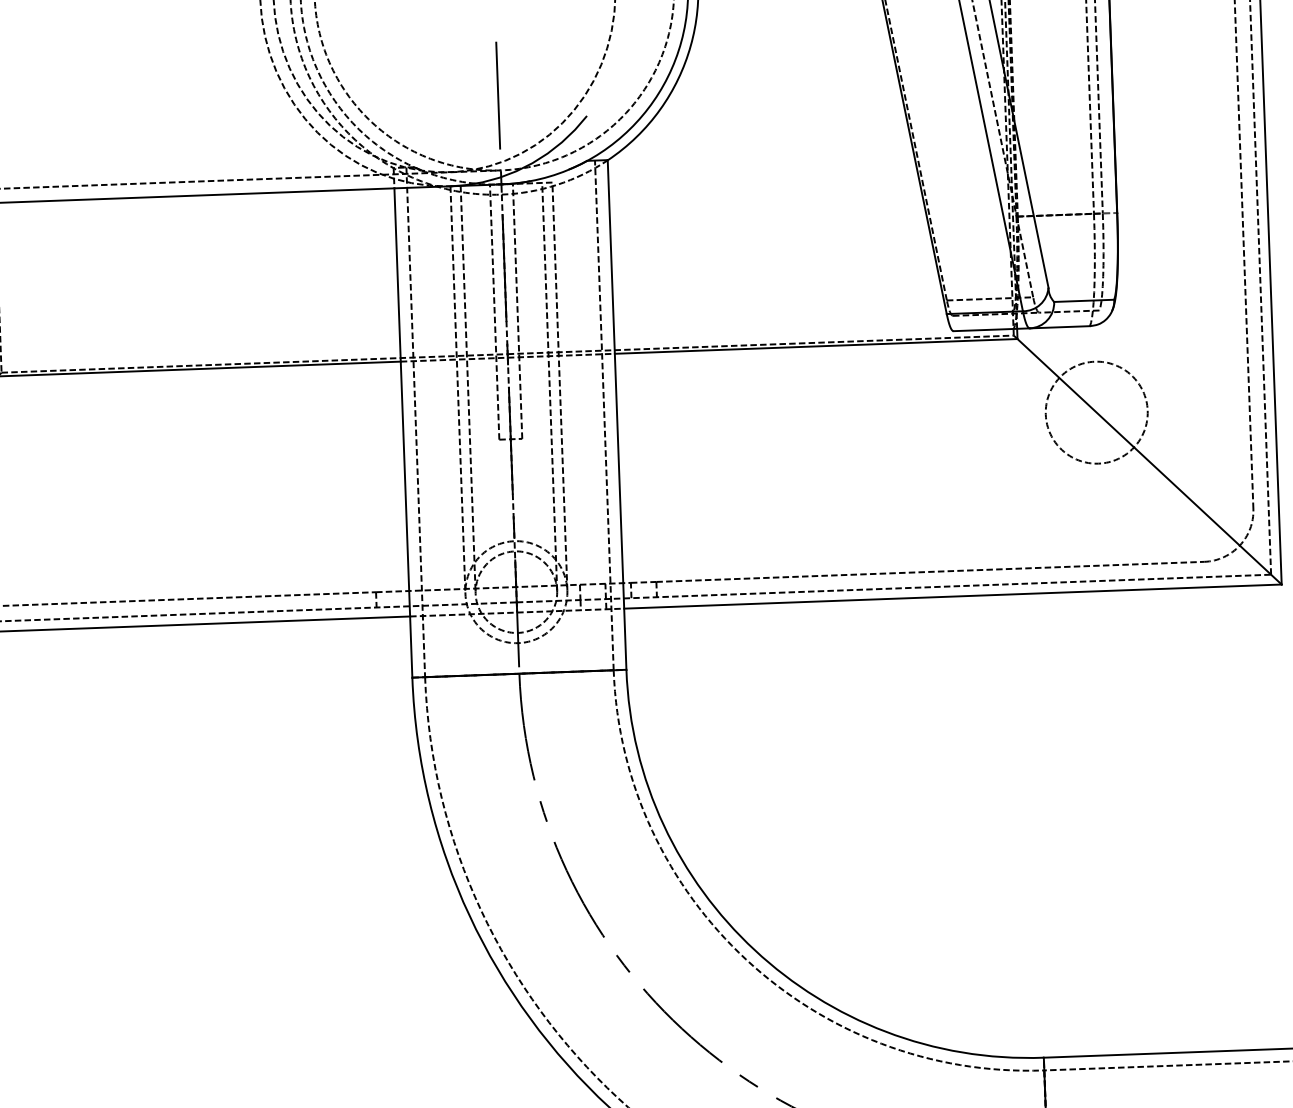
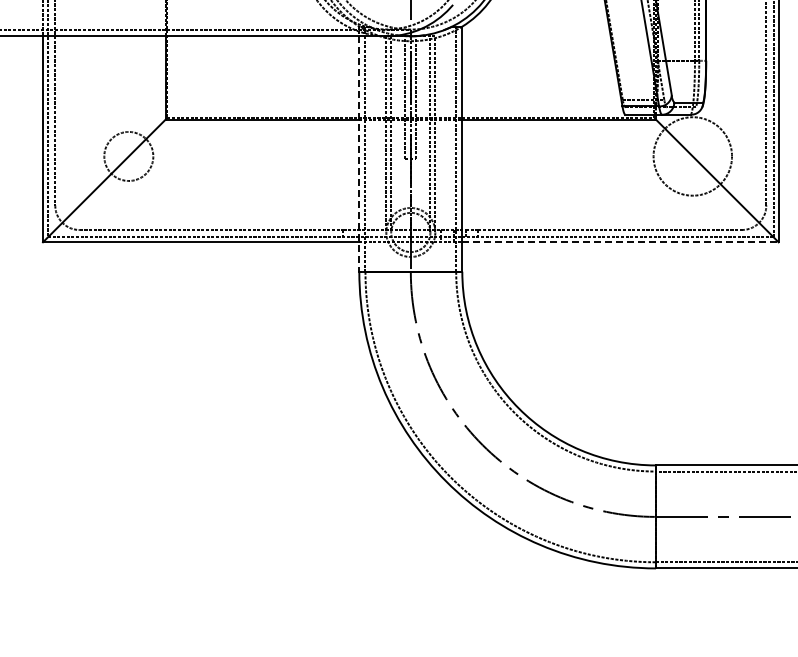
circle: (1096, 410) -> (692, 155), size x1.6
line: (403, 433) -> (359, 154), solid -> dashed
line: (953, 597) -> (620, 242), solid -> dashed

